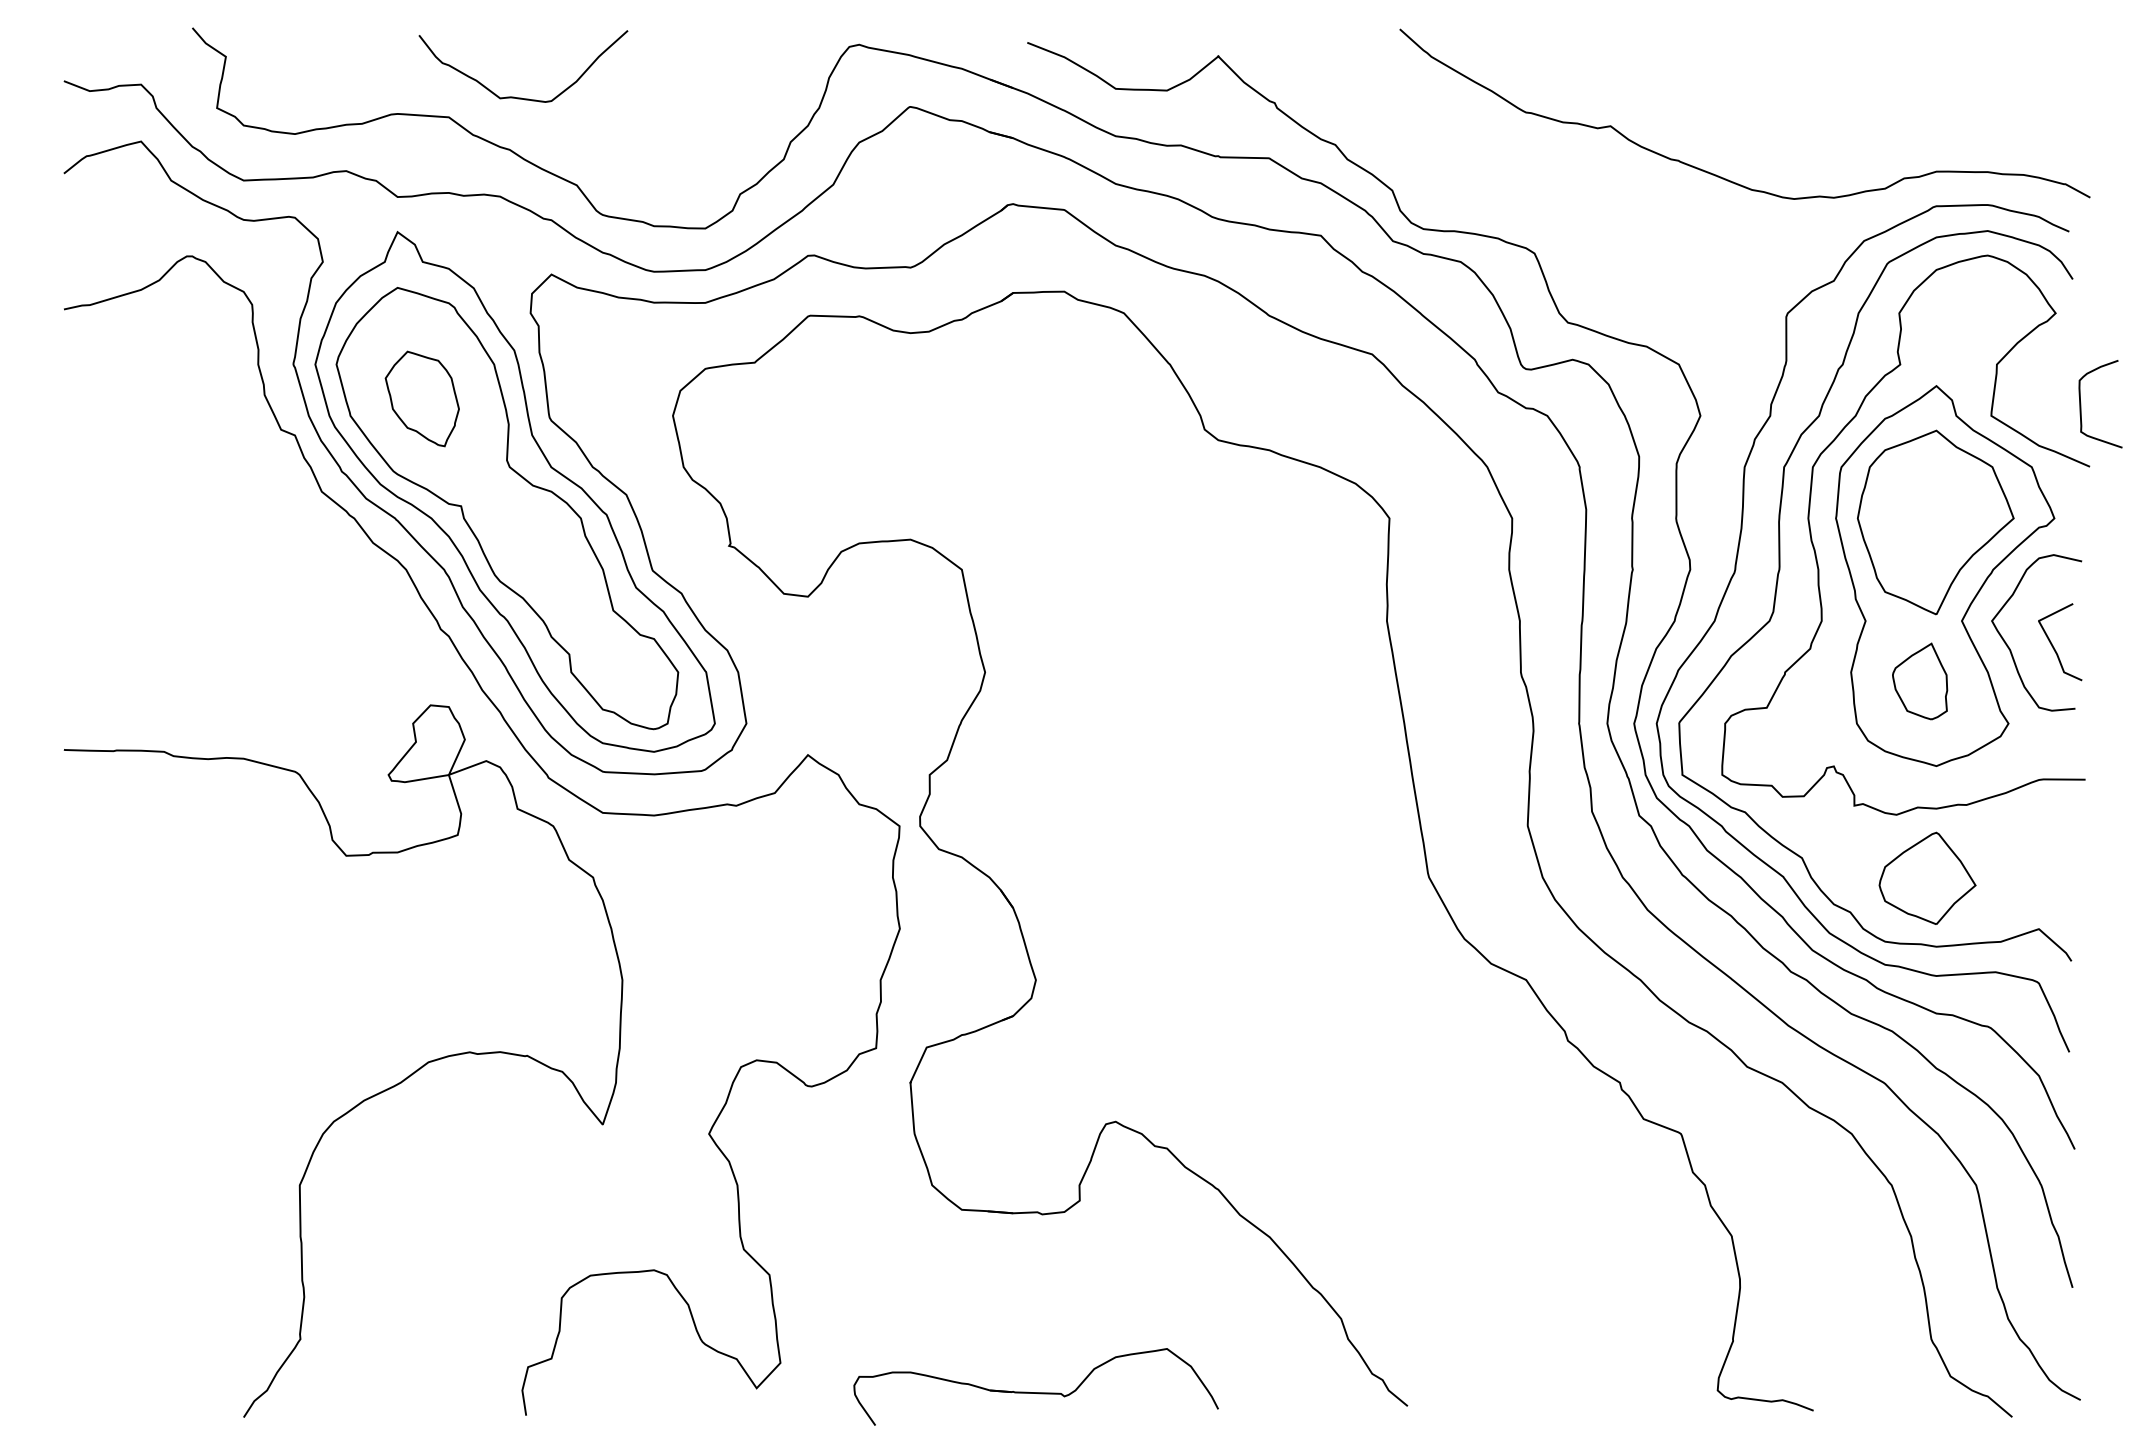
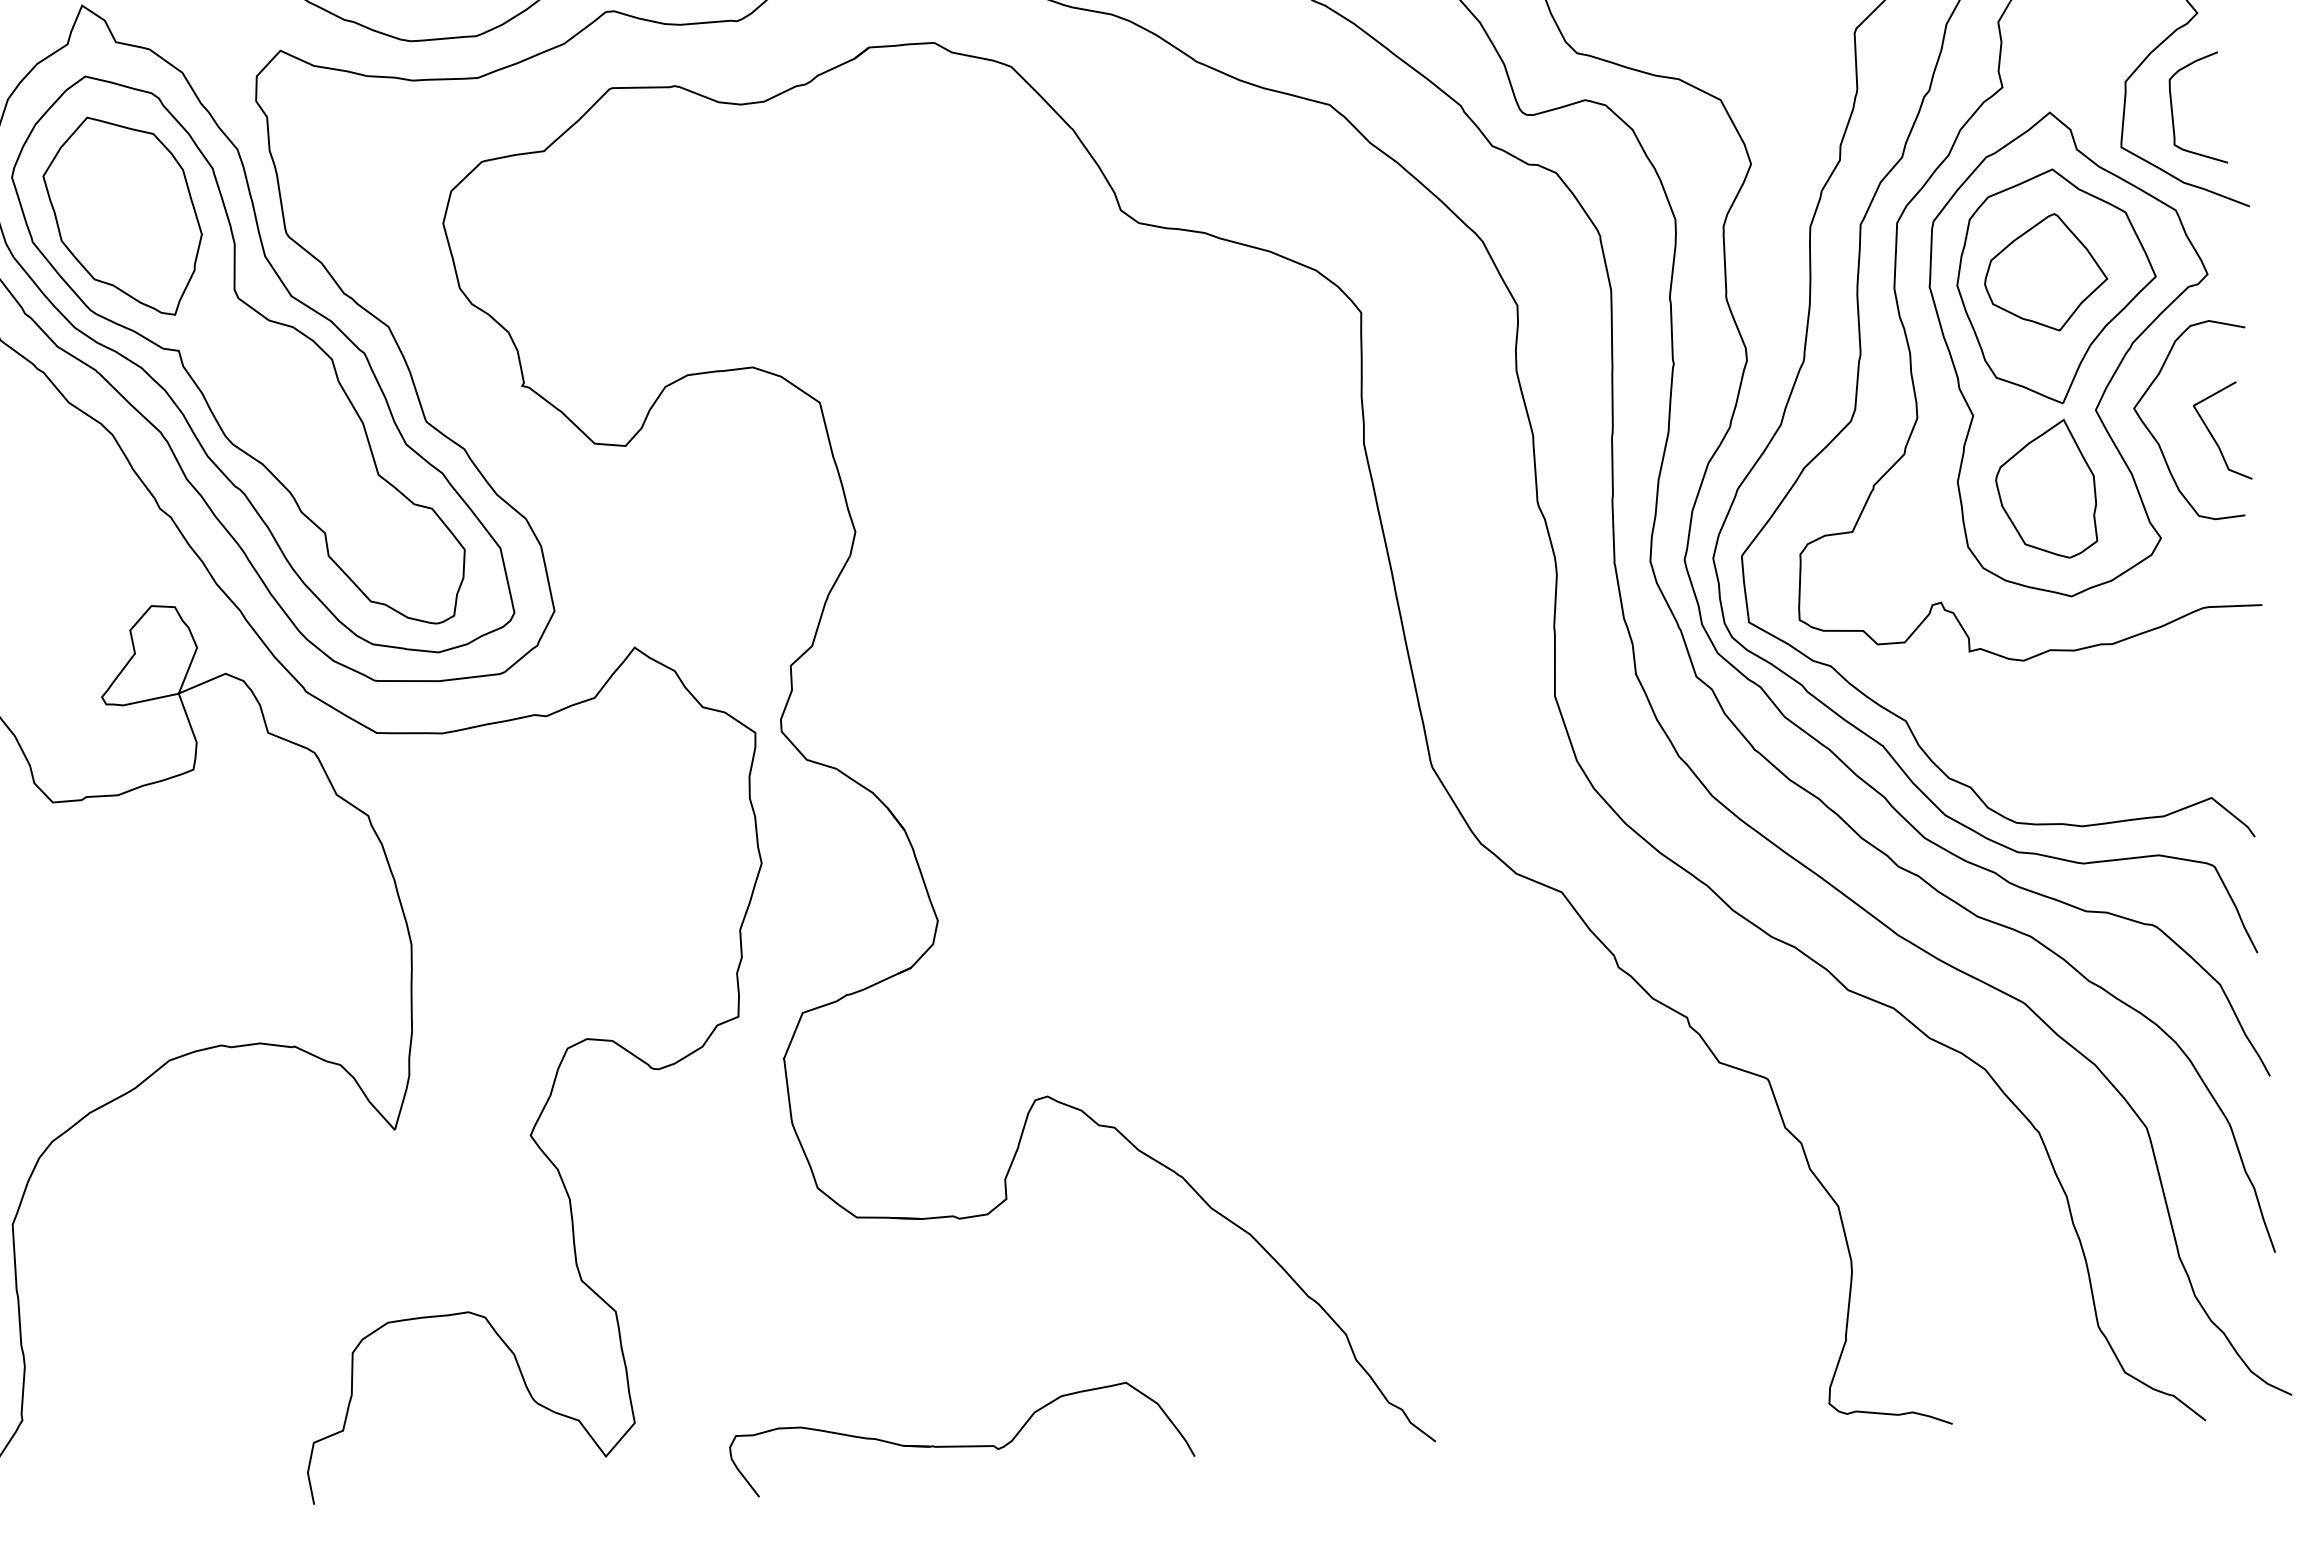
part: (422, 398) -> (123, 215), size x1.67
curve: (2081, 404) -> (2173, 110), moved
part: (1919, 681) -> (2045, 489), size x1.43
part: (1927, 877) -> (2045, 271), moved

